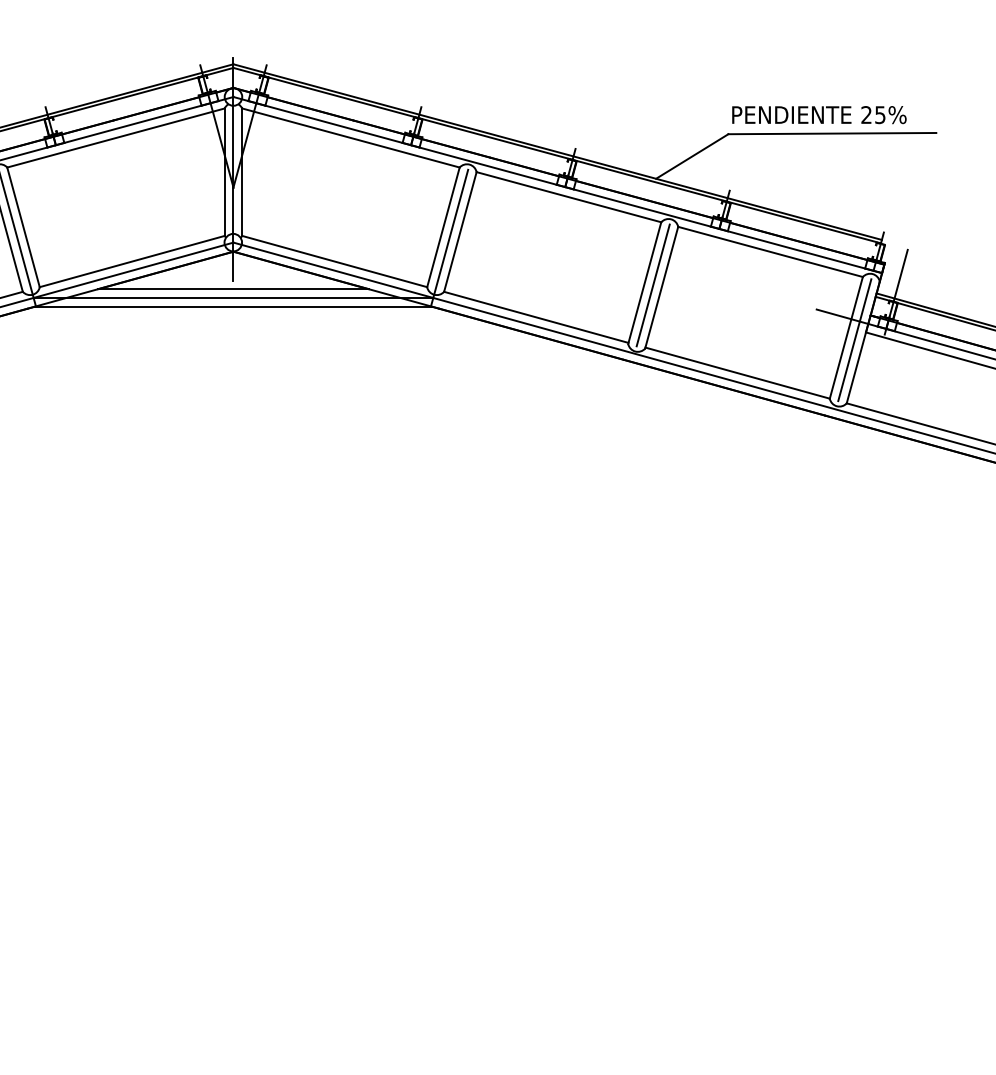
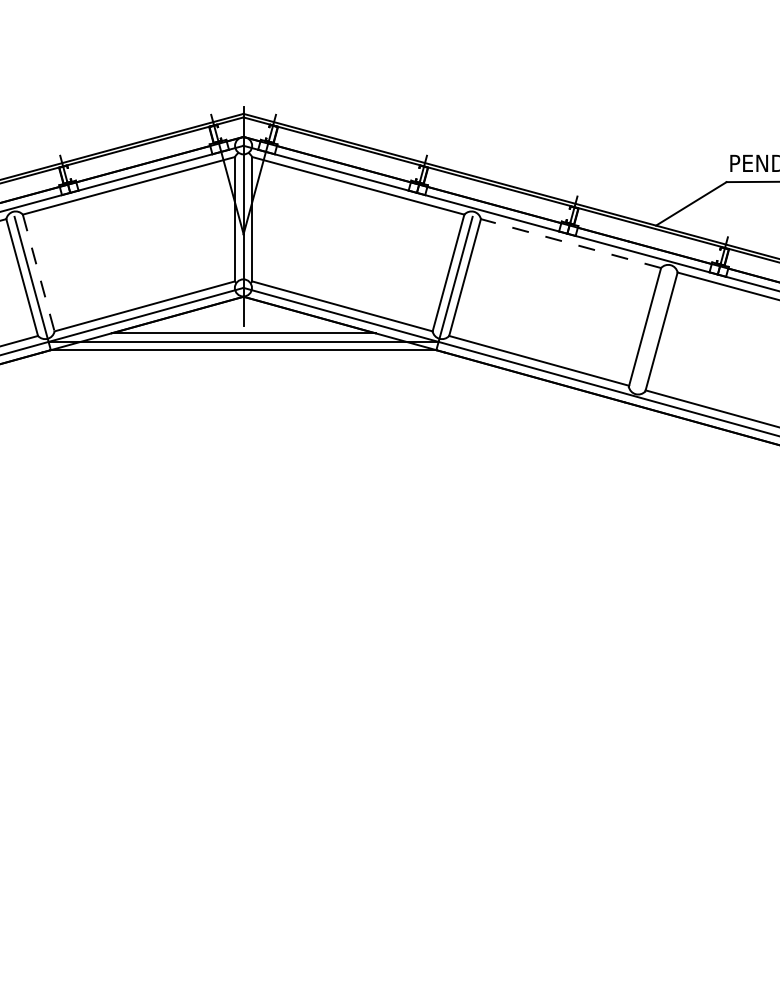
line: (568, 197) -> (570, 243), solid -> dashed
line: (23, 227) -> (38, 273), solid -> dashed
line: (652, 285) -> (652, 329), removed

